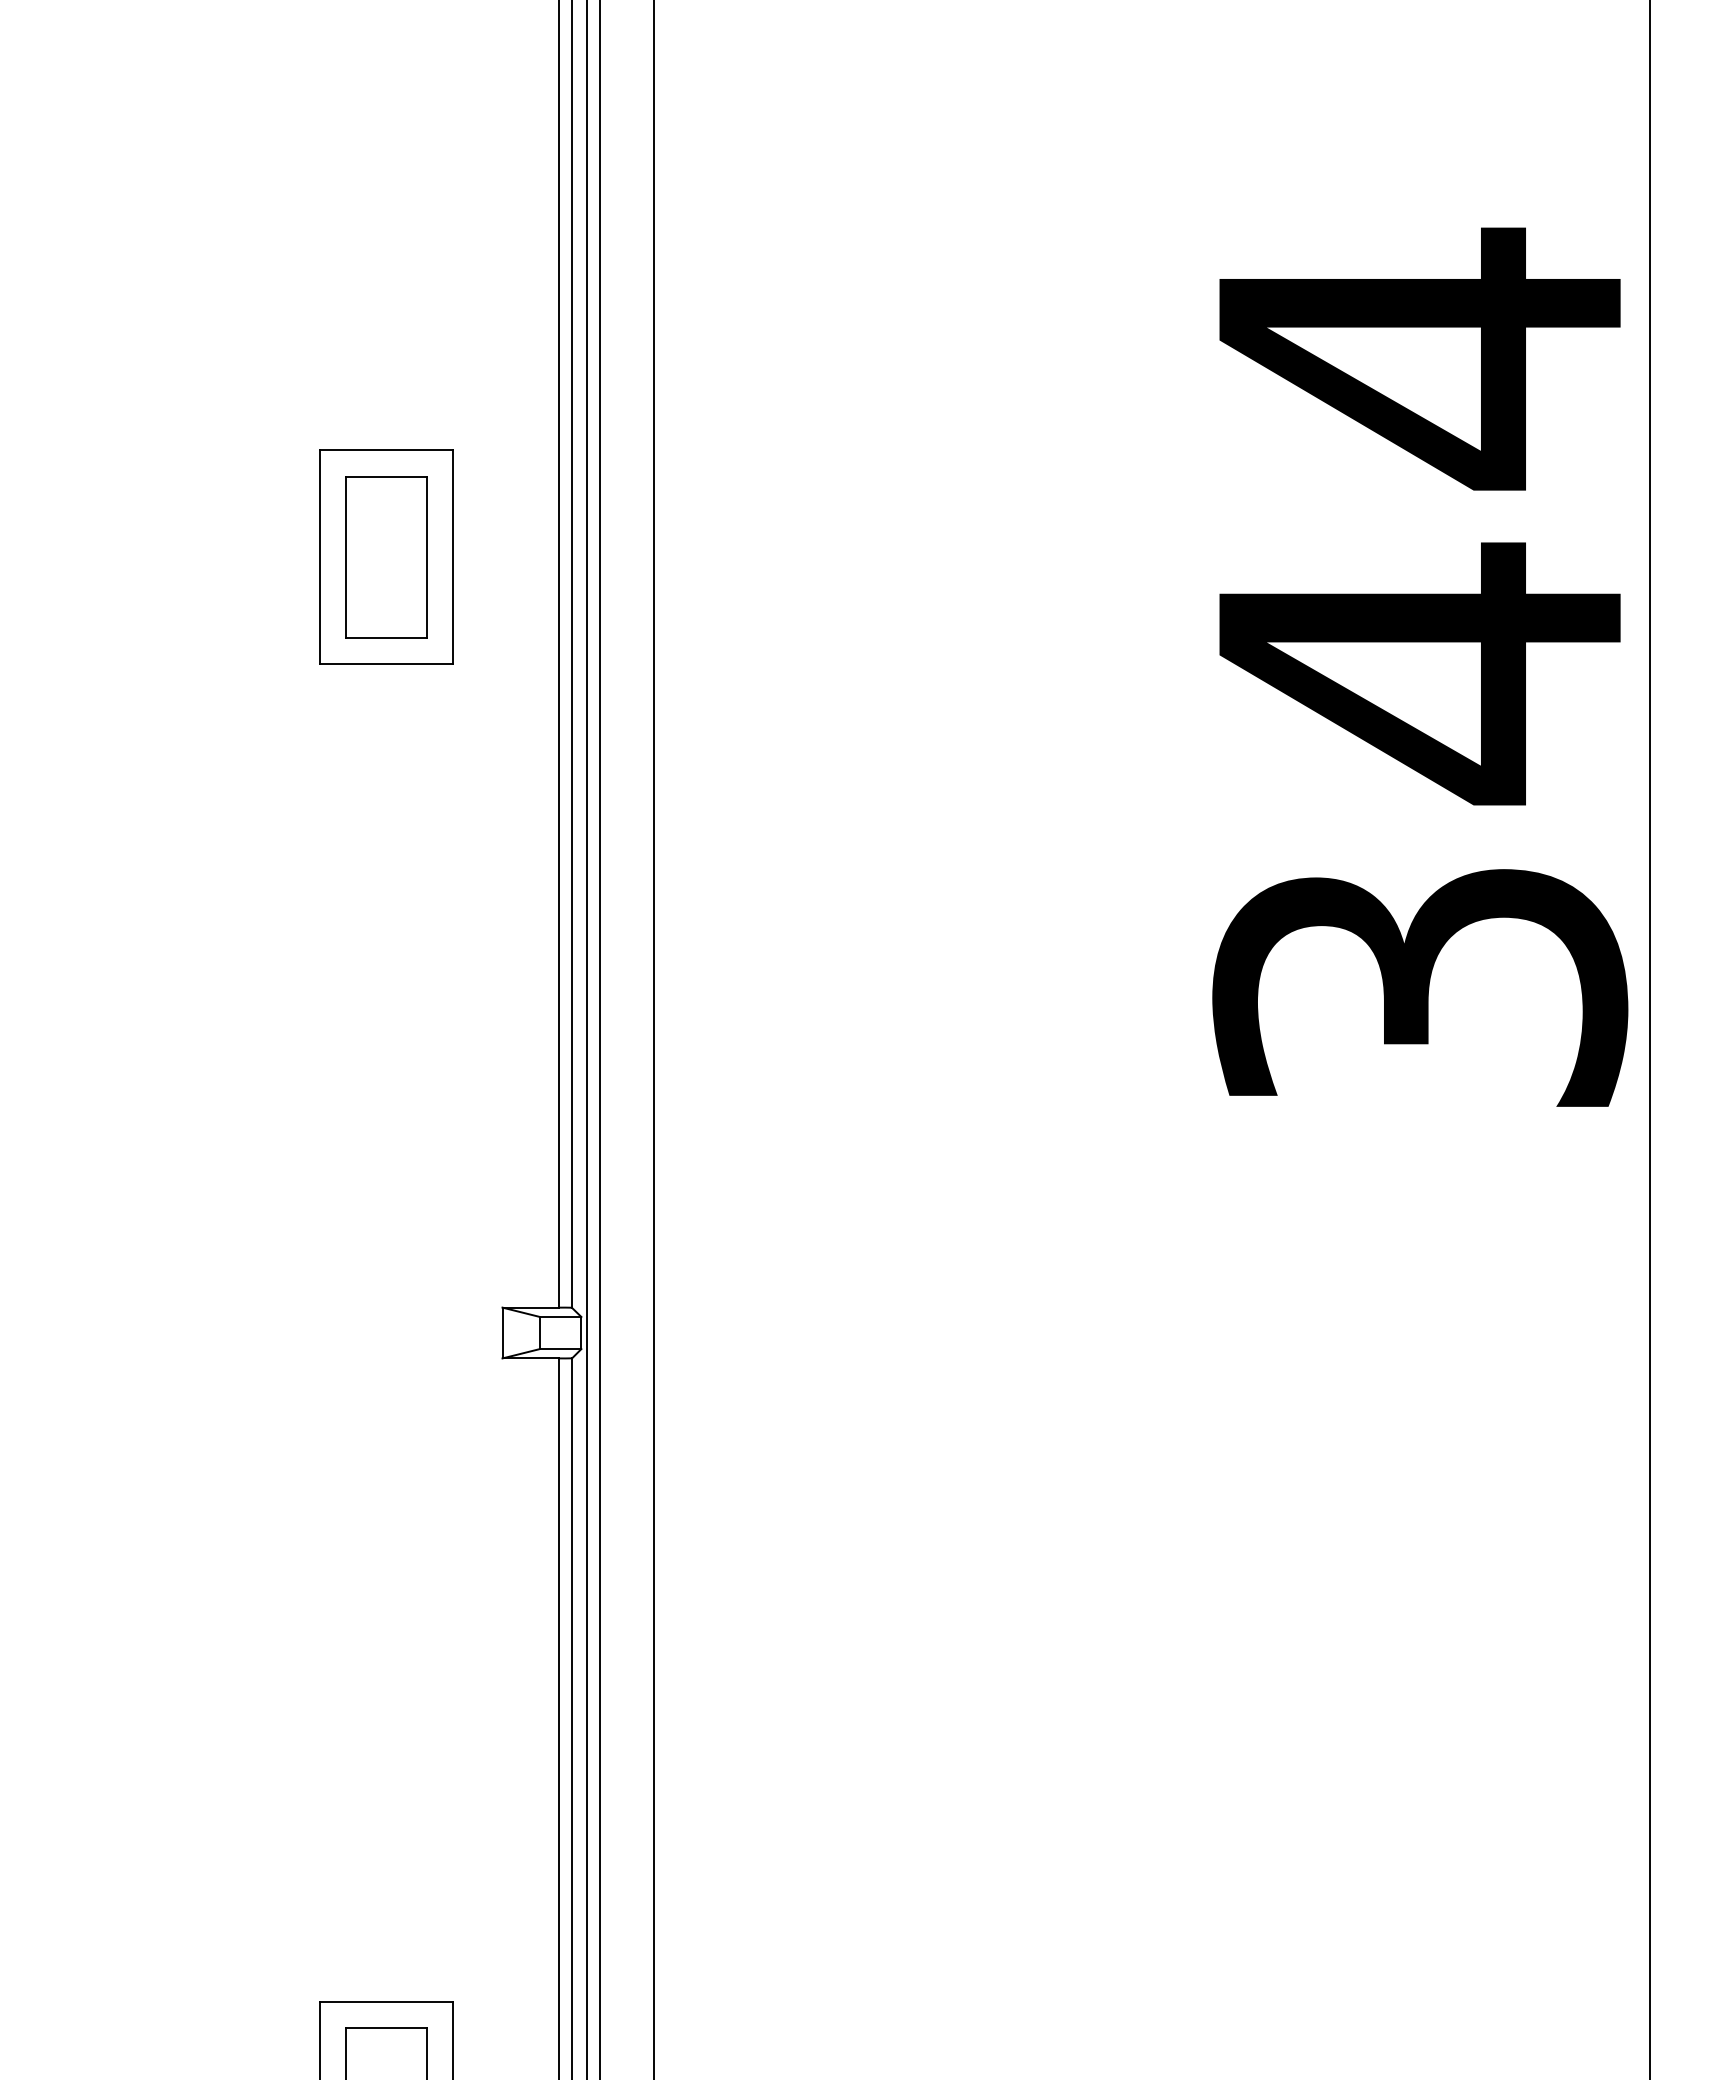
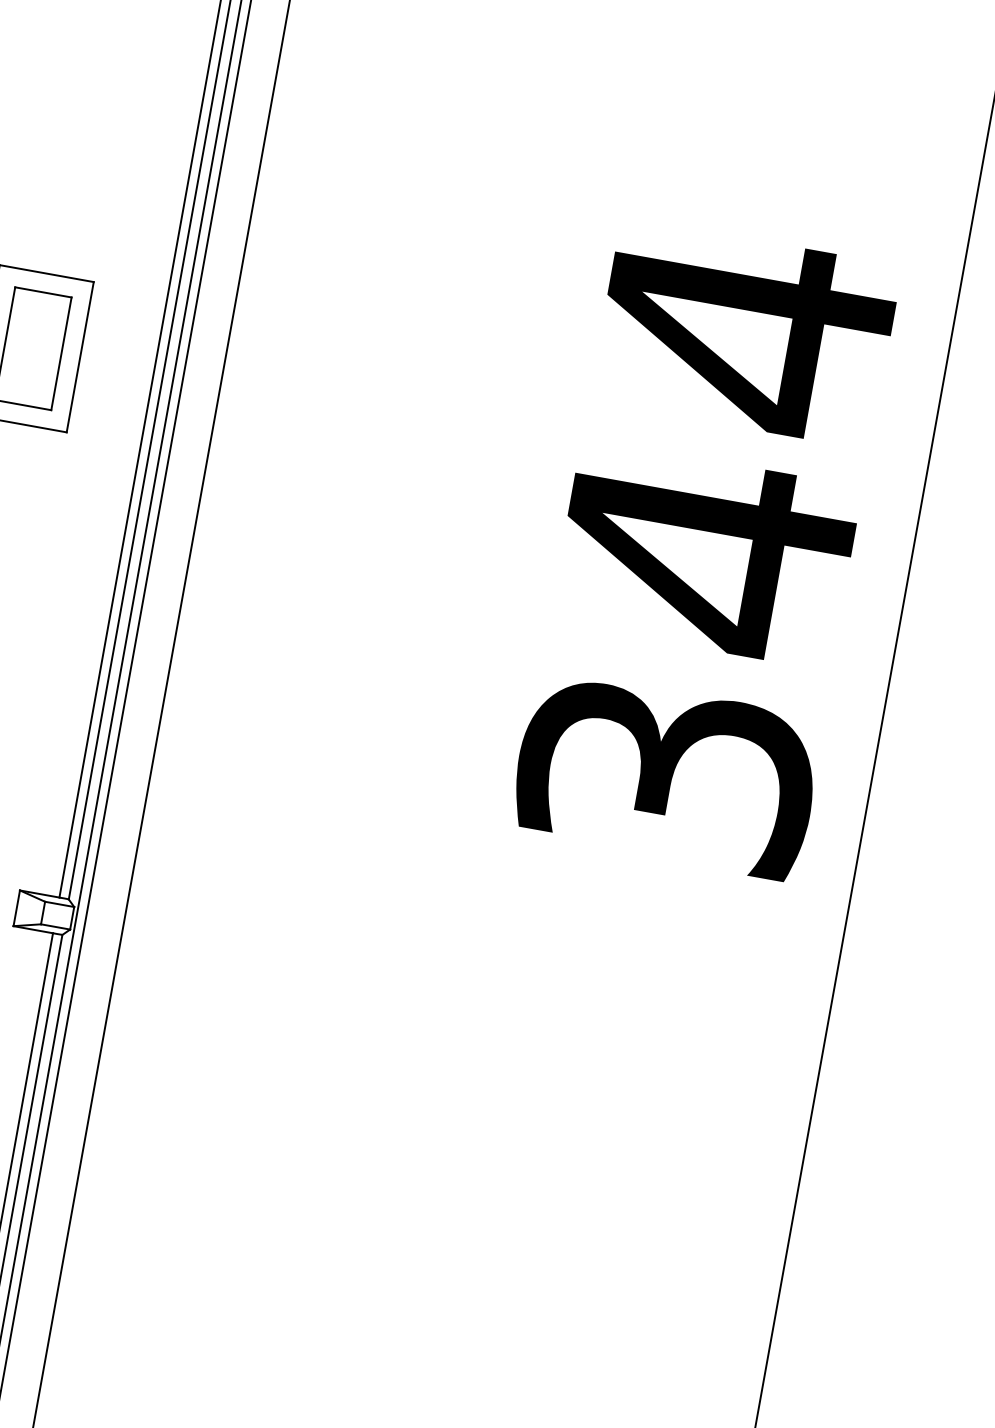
text: (1420, 666) -> (707, 549), moved

